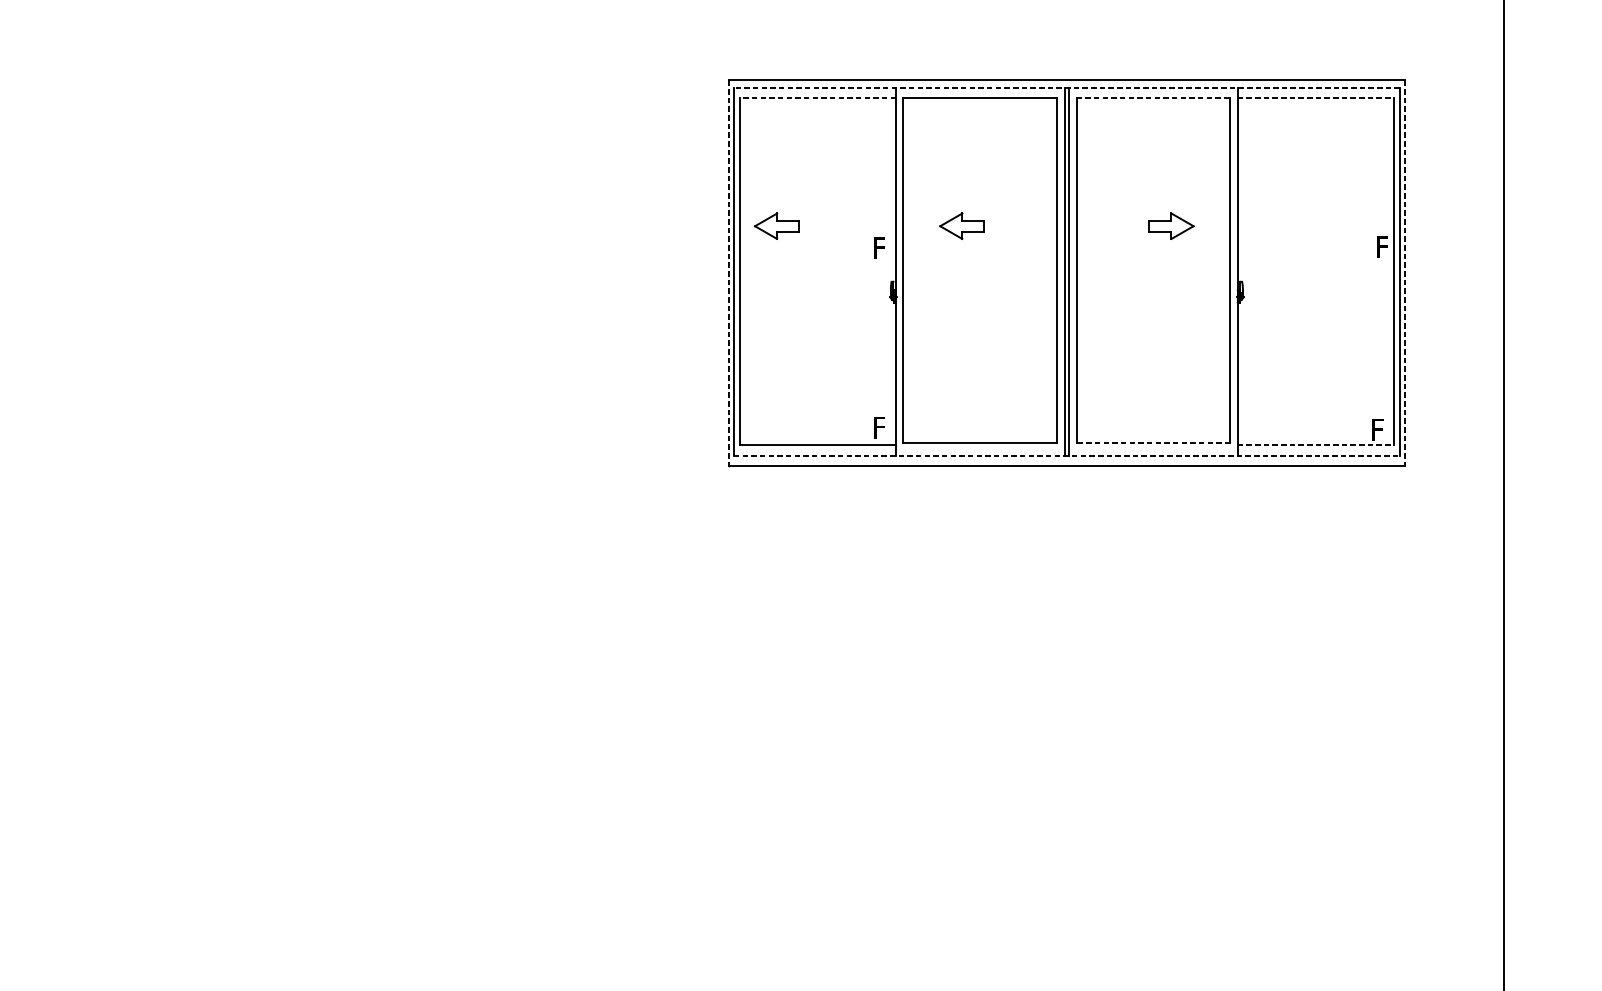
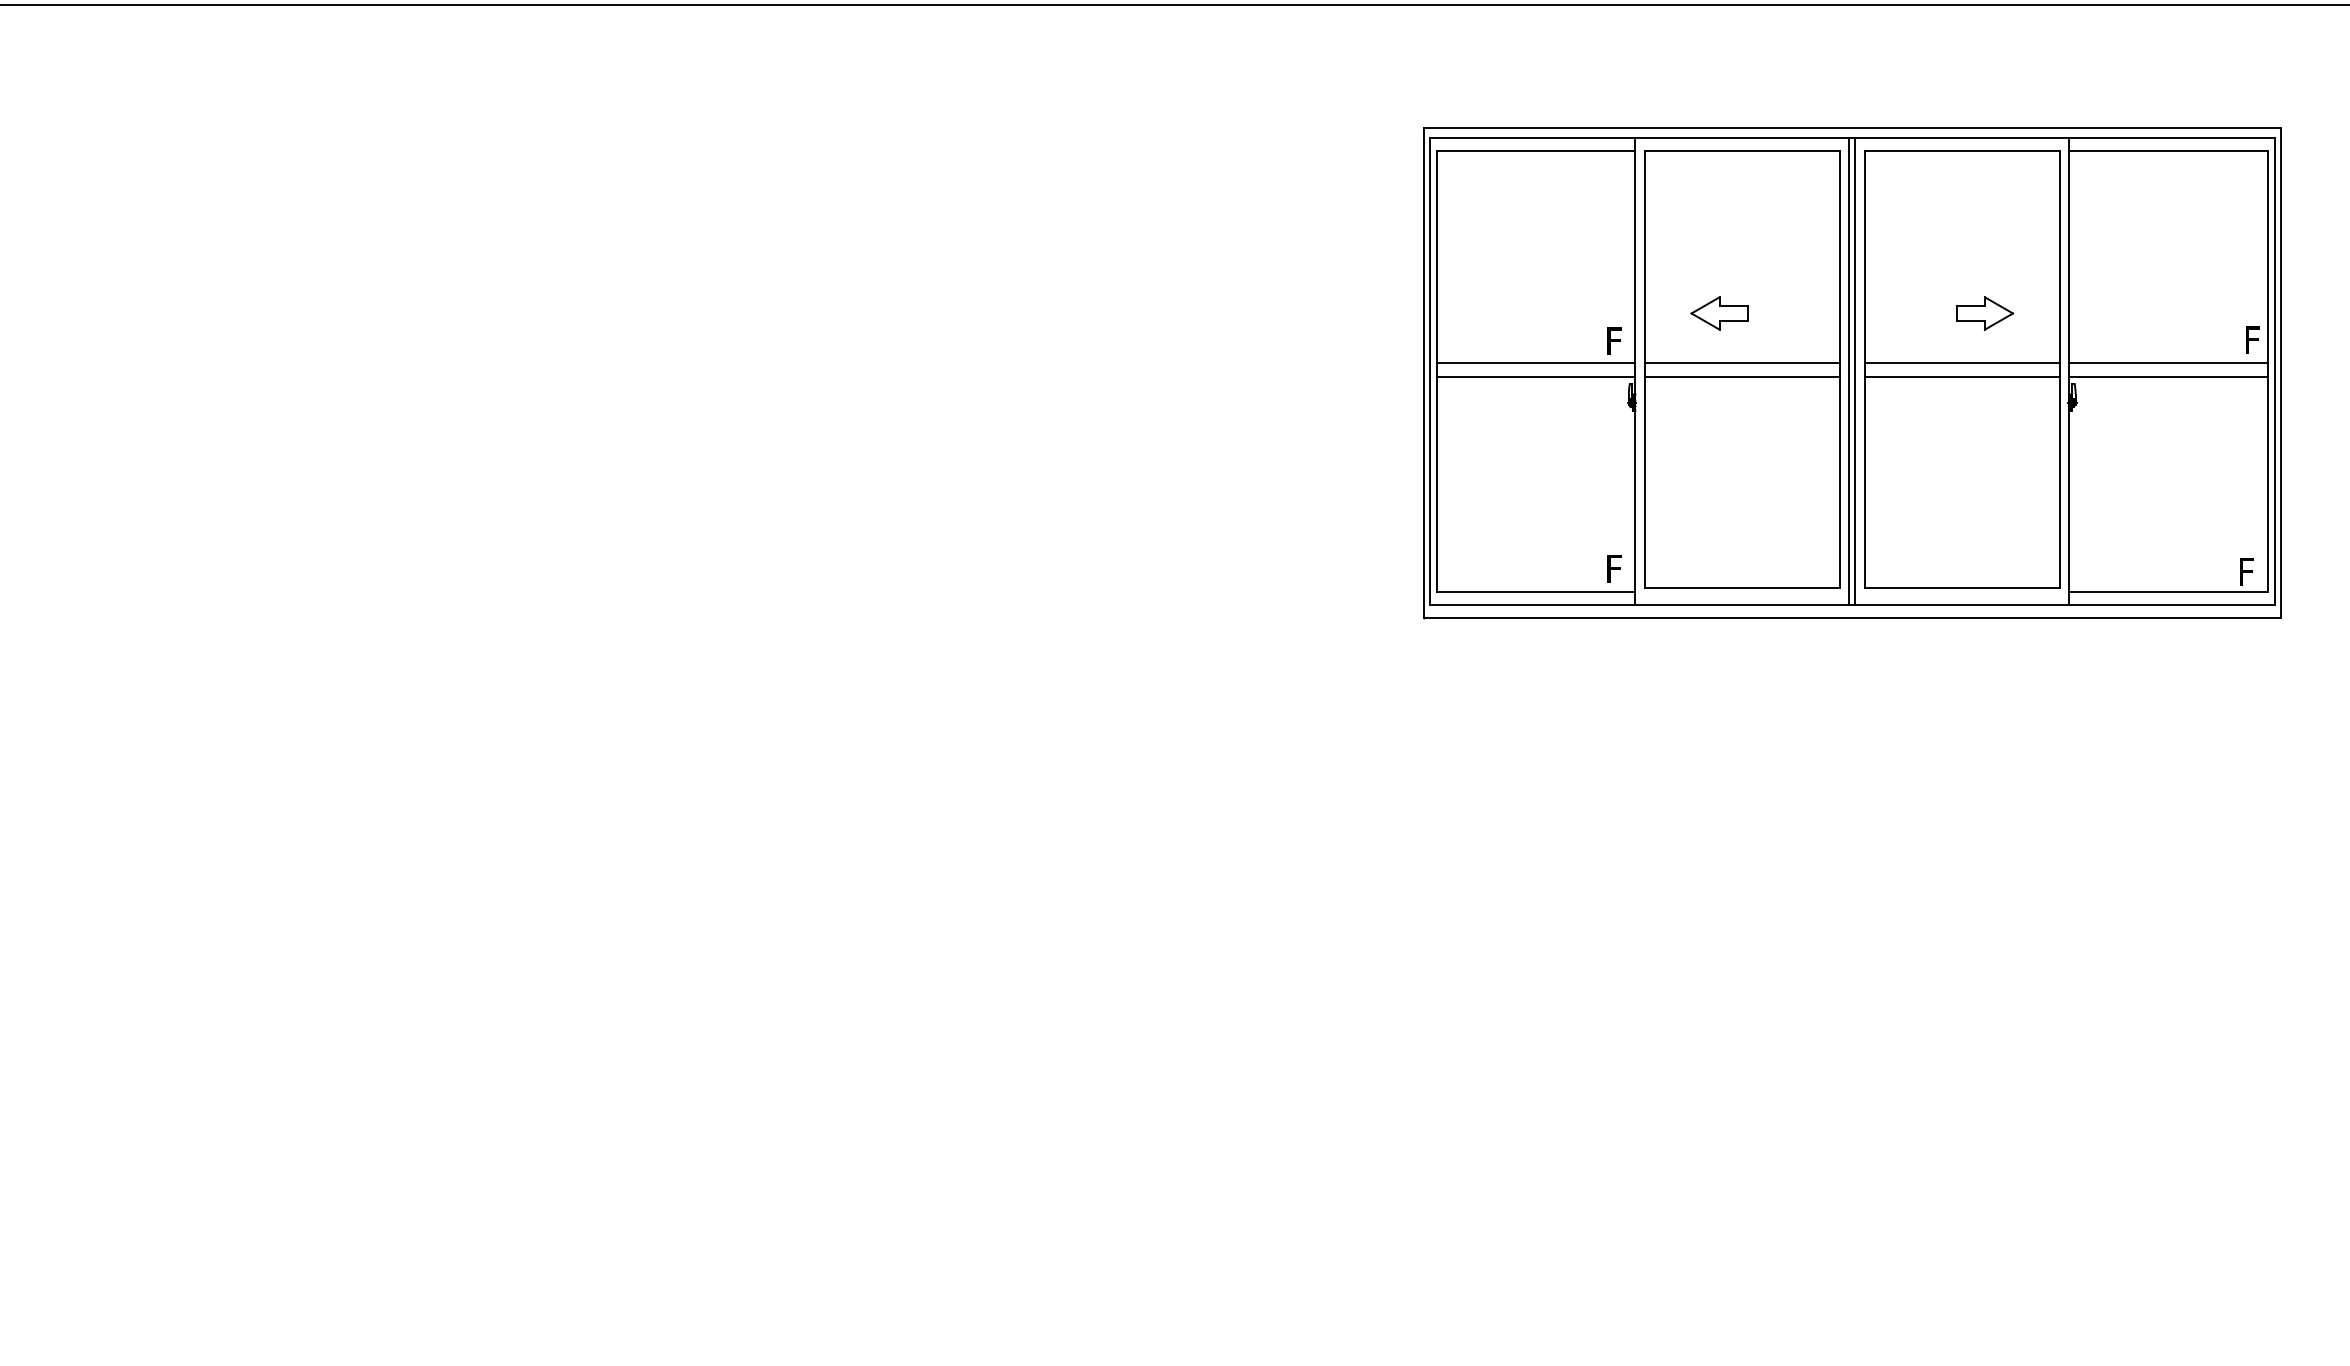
line: (1067, 87) -> (1852, 137), dashed -> solid
line: (817, 98) -> (1535, 151), dashed -> solid
line: (1153, 98) -> (1962, 151), dashed -> solid
line: (1316, 98) -> (2168, 151), dashed -> solid
part: (777, 226) -> (1484, 313), removed
line: (817, 264) -> (1535, 362), added
line: (980, 264) -> (1742, 362), added
line: (1152, 264) -> (1961, 362), added
line: (1316, 264) -> (2168, 362), added
line: (729, 273) -> (1423, 373), dashed -> solid
line: (1404, 273) -> (2280, 373), dashed -> solid
line: (817, 275) -> (1535, 376), added
line: (980, 275) -> (1742, 376), added
line: (1152, 275) -> (1961, 376), added
line: (1316, 275) -> (2168, 376), added
line: (1153, 442) -> (1962, 588), dashed -> solid
line: (1316, 445) -> (2168, 591), dashed -> solid
line: (1067, 456) -> (1852, 605), dashed -> solid

